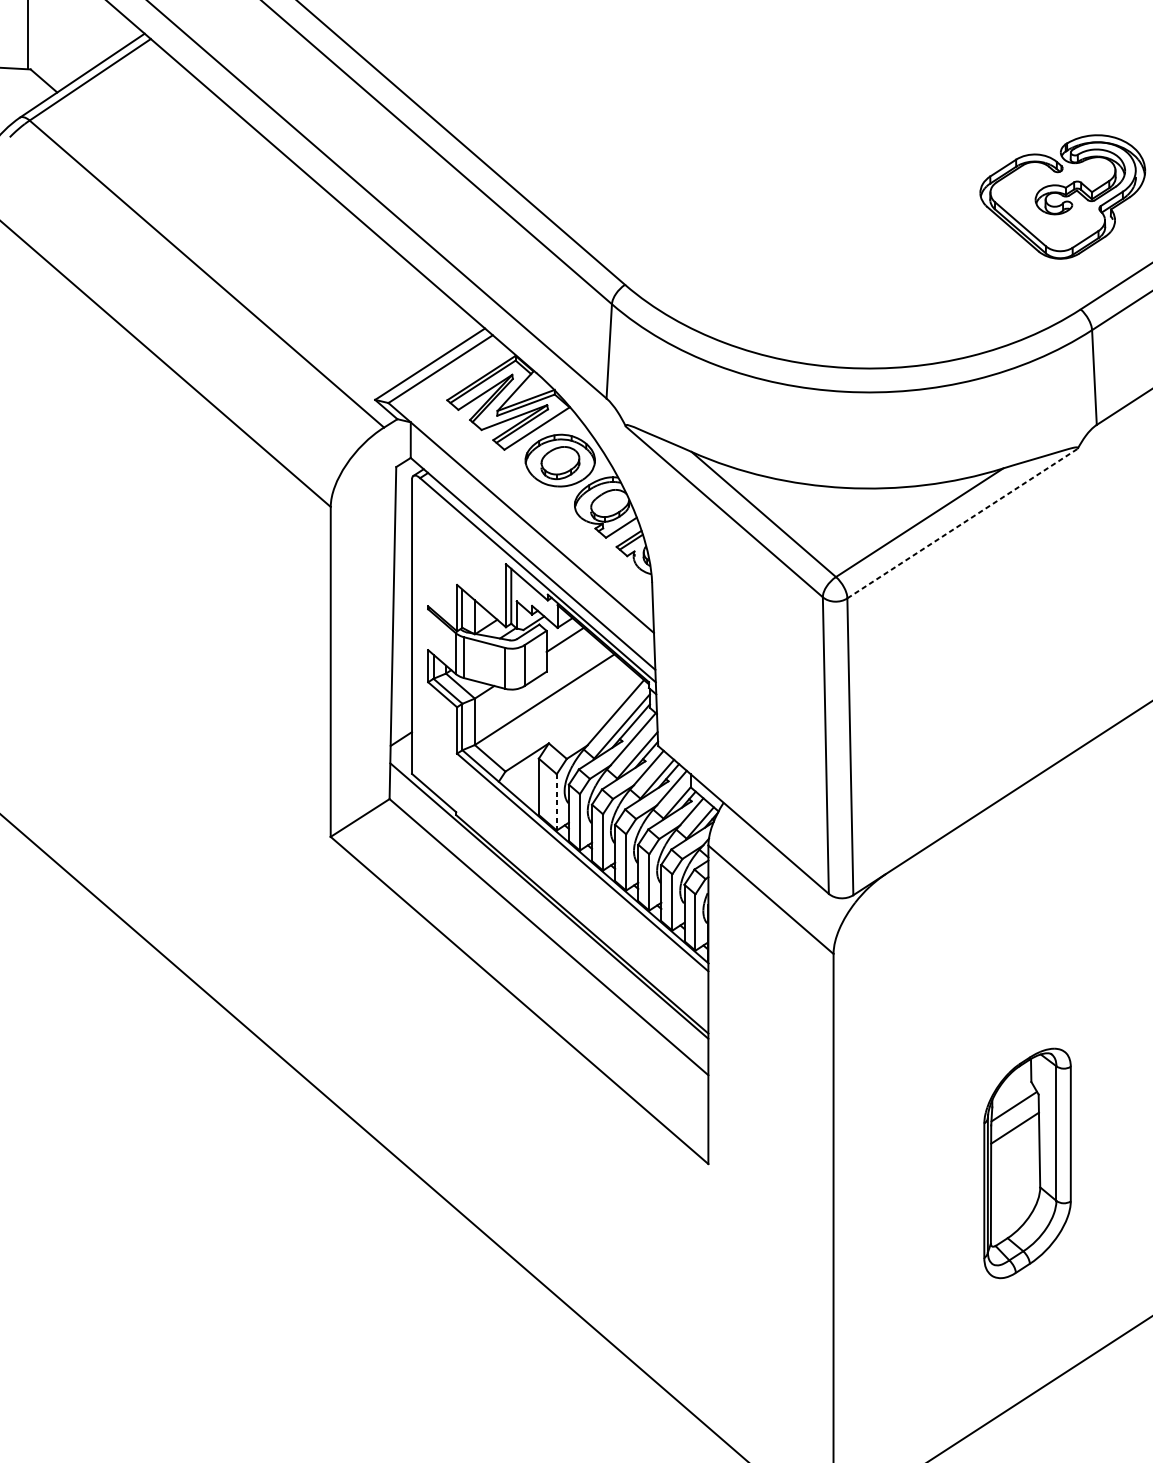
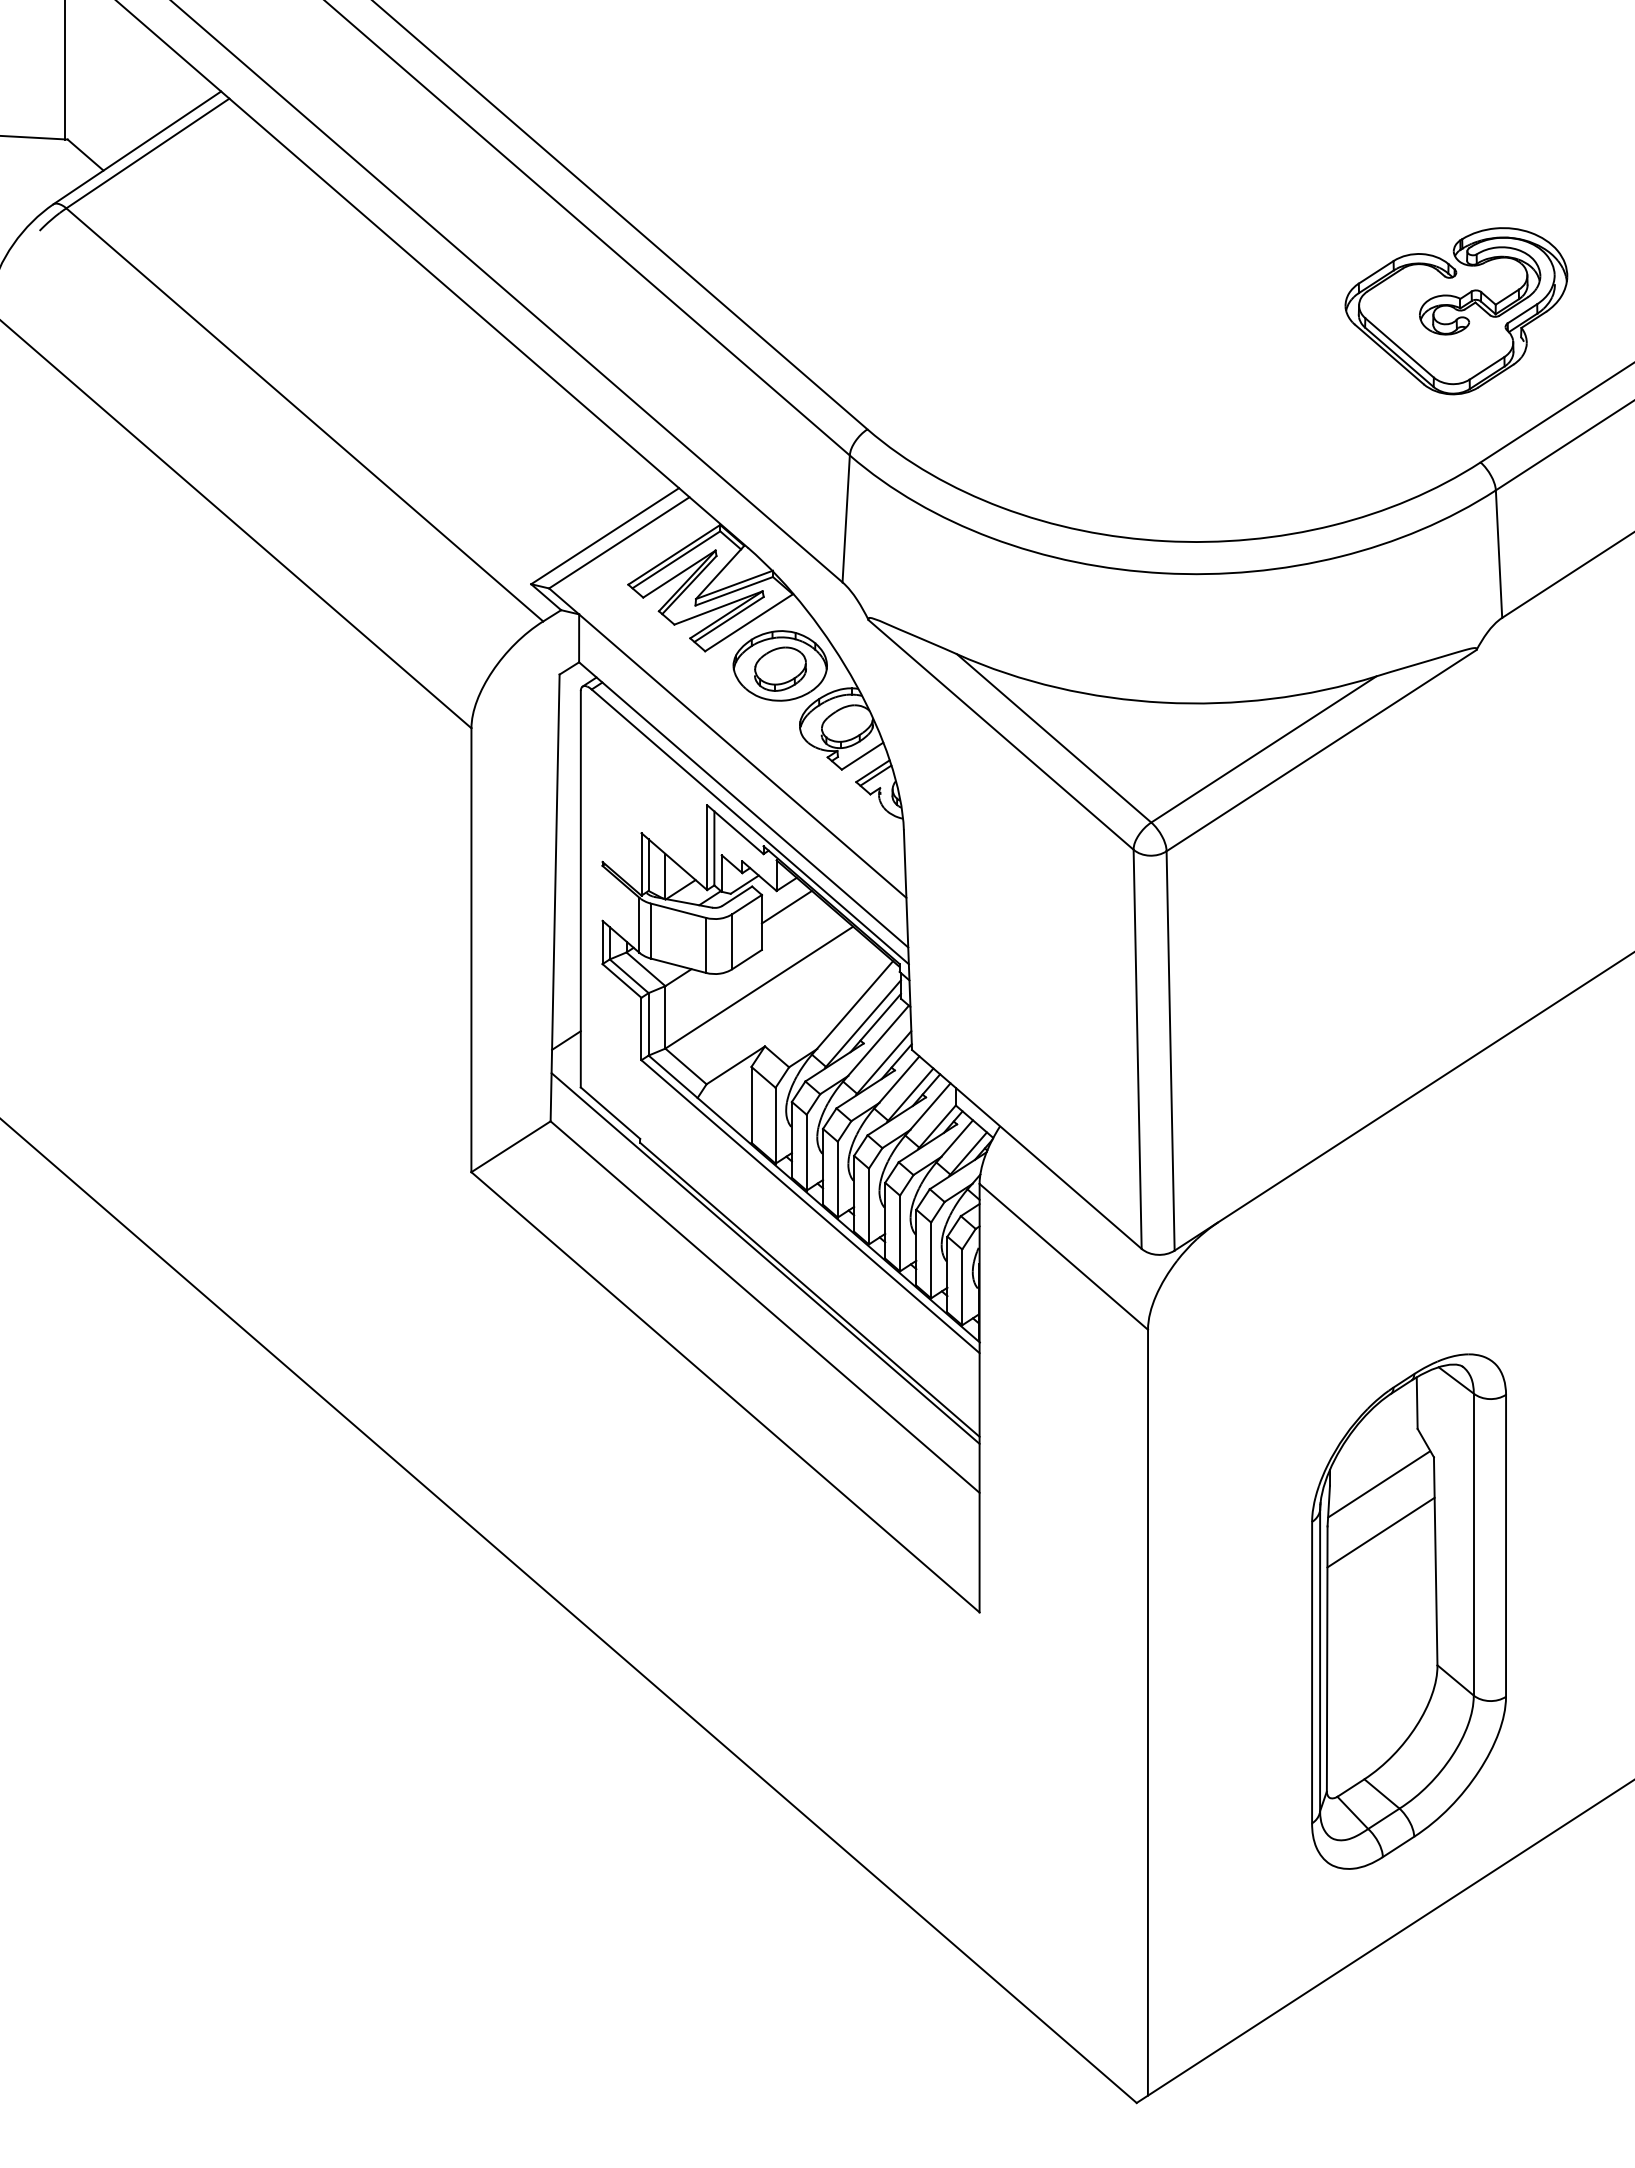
line: (962, 523) -> (1321, 750), dashed -> solid
line: (556, 802) -> (775, 1125), dashed -> solid
part: (1027, 1163) -> (1408, 1611), size x1.67

